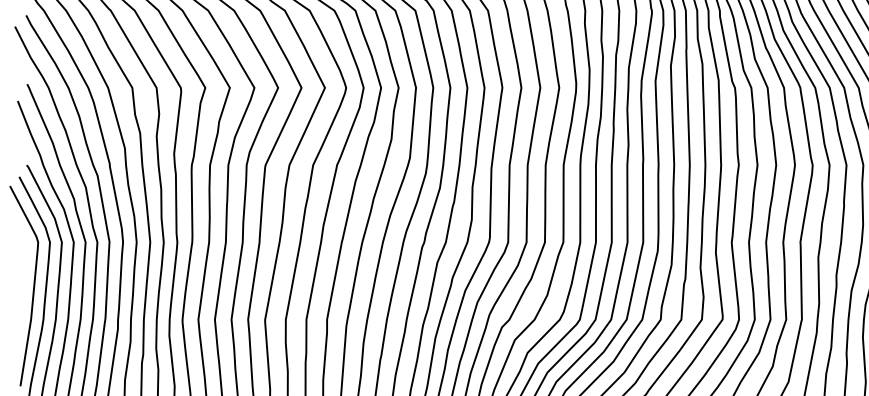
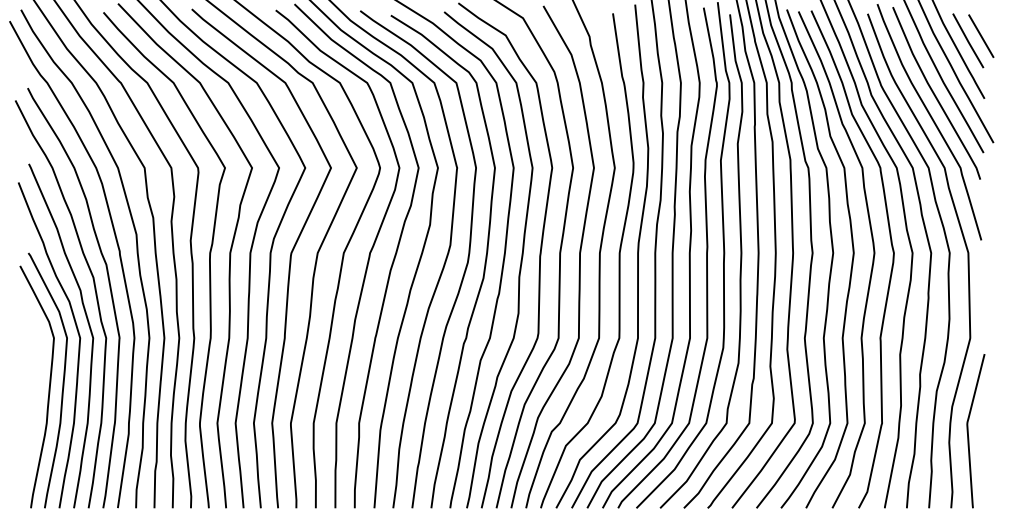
curve: (33, 286) -> (35, 386), removed

